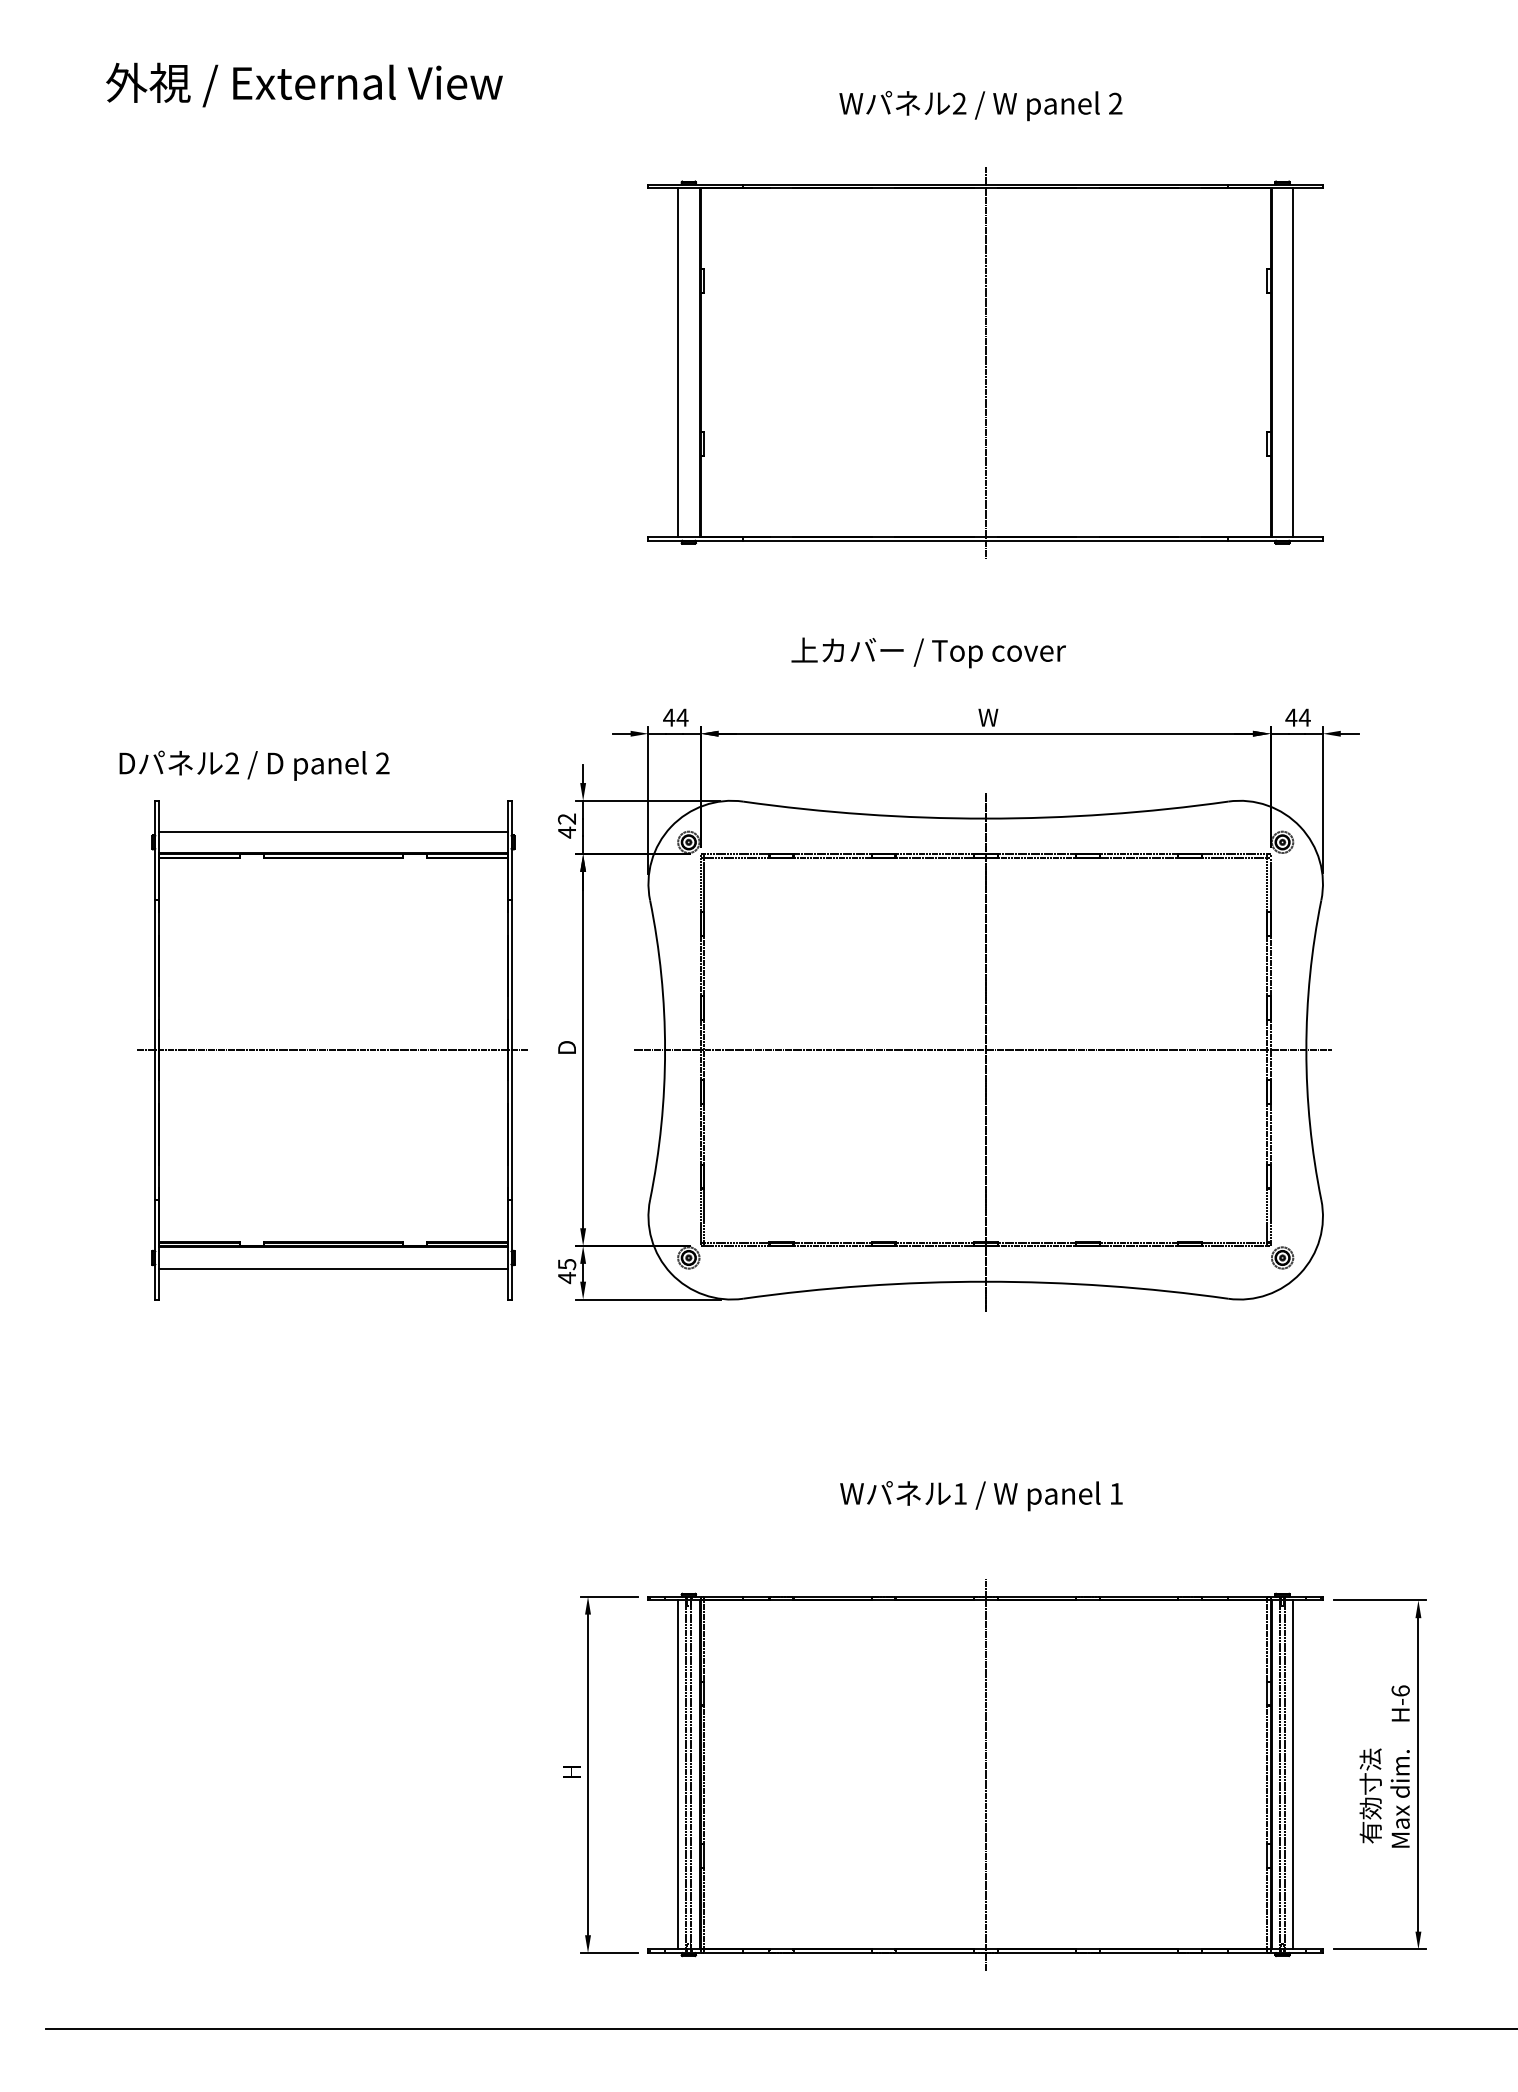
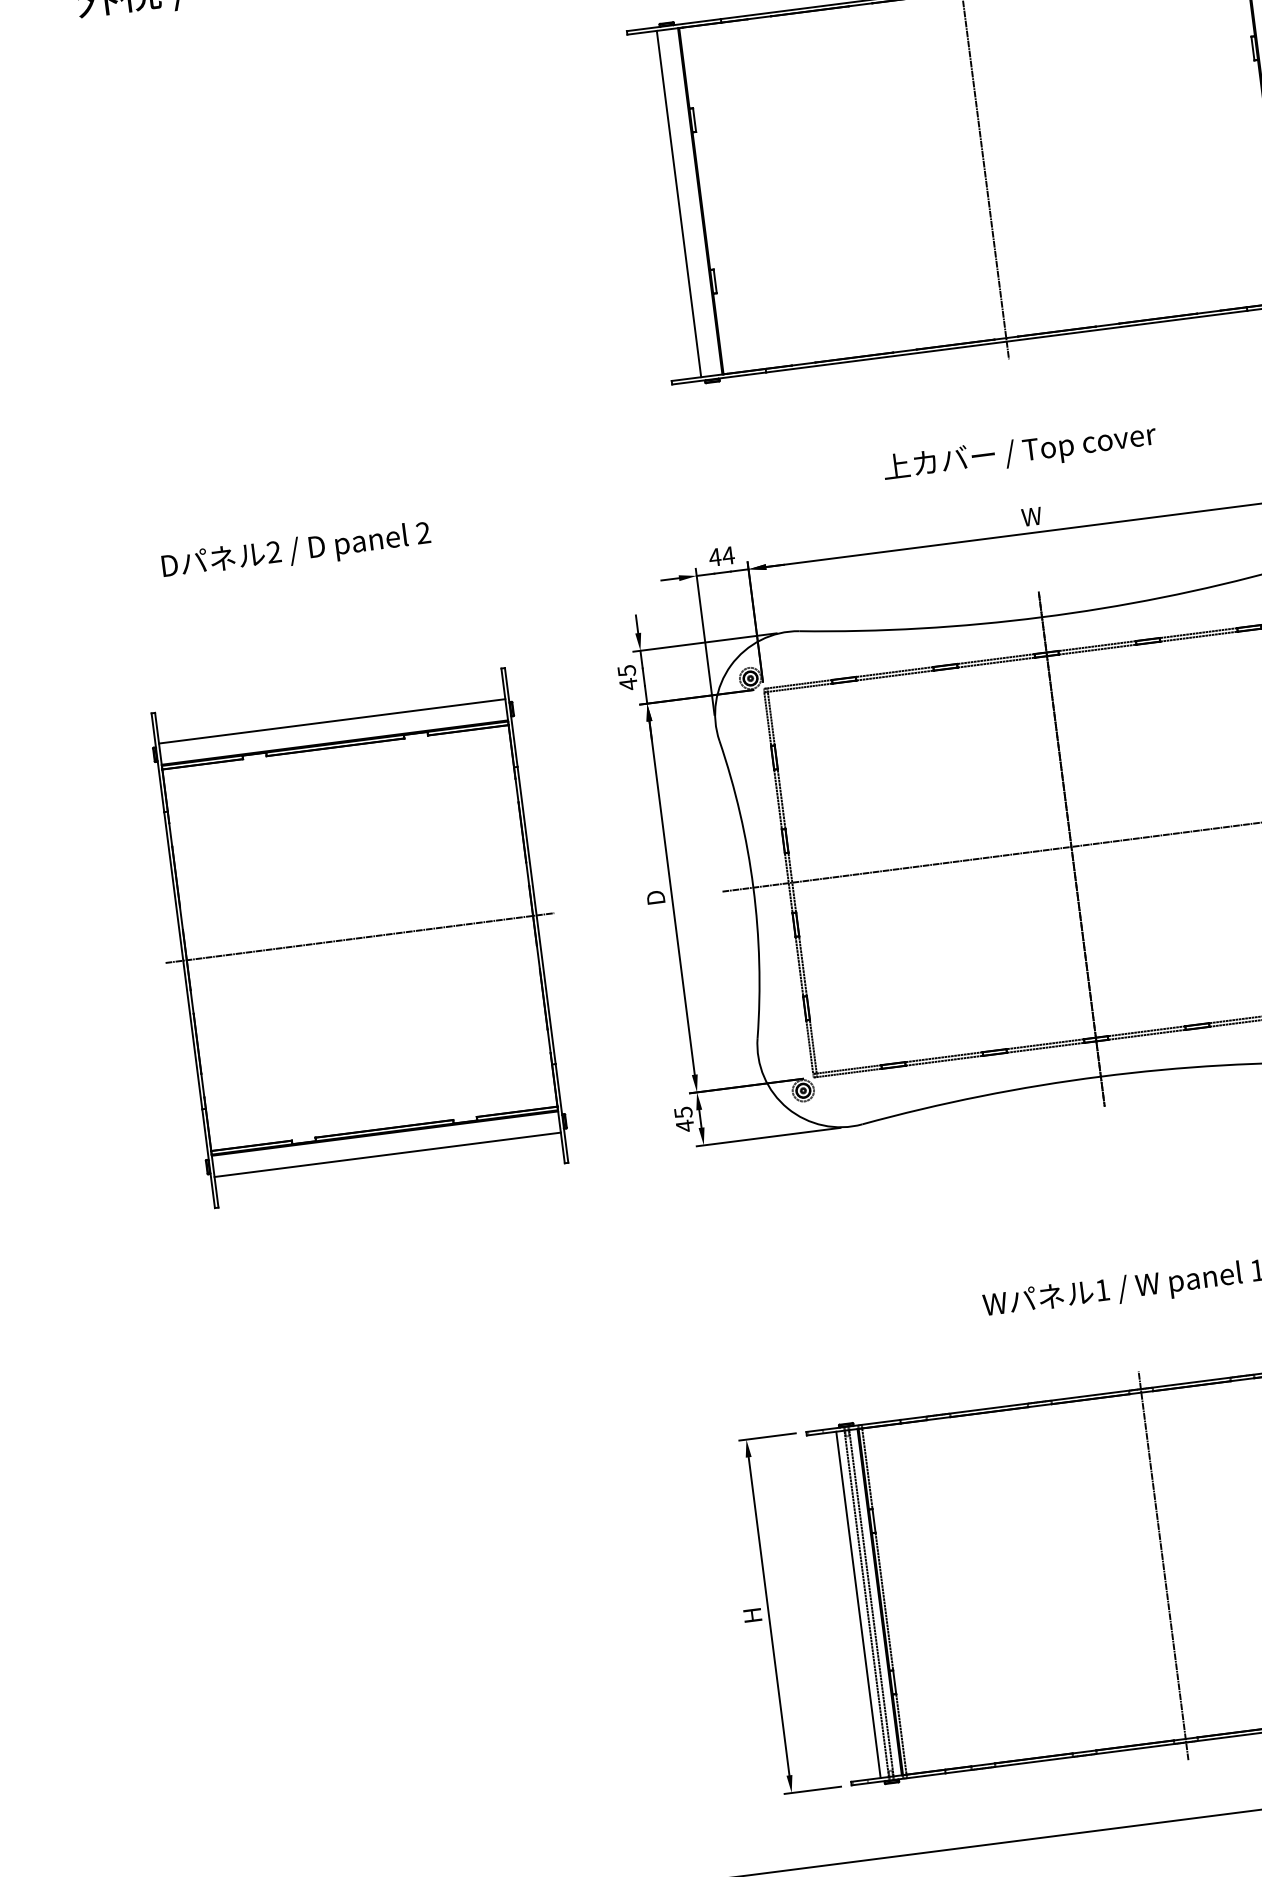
text: (928, 652) -> (1019, 452), moved
text: (254, 765) -> (296, 551), moved
text: (567, 818) -> (627, 670), 42 -> 45
part: (332, 1050) -> (359, 938), moved

